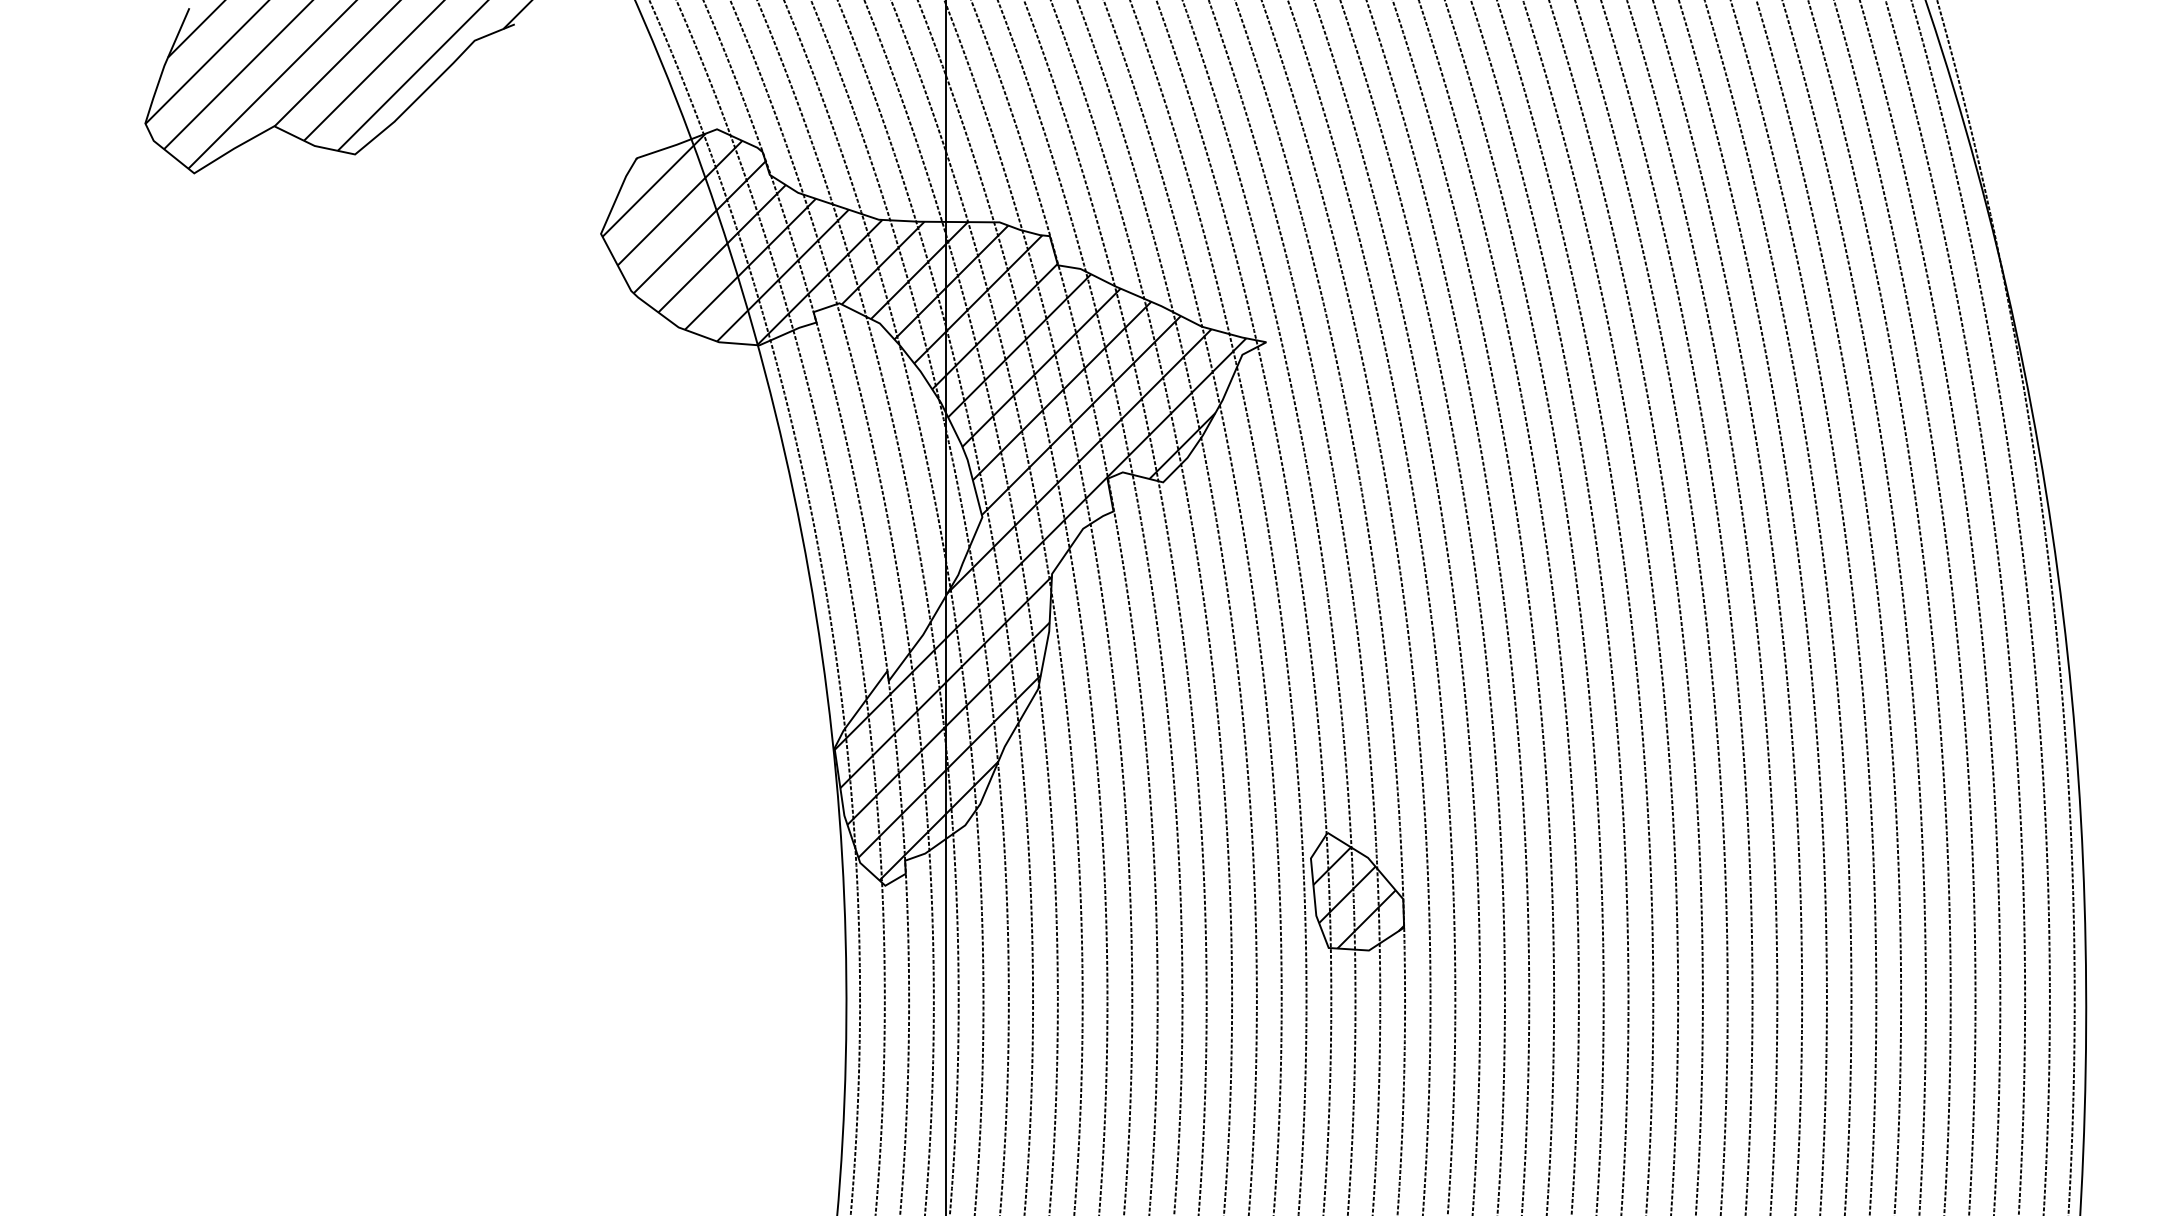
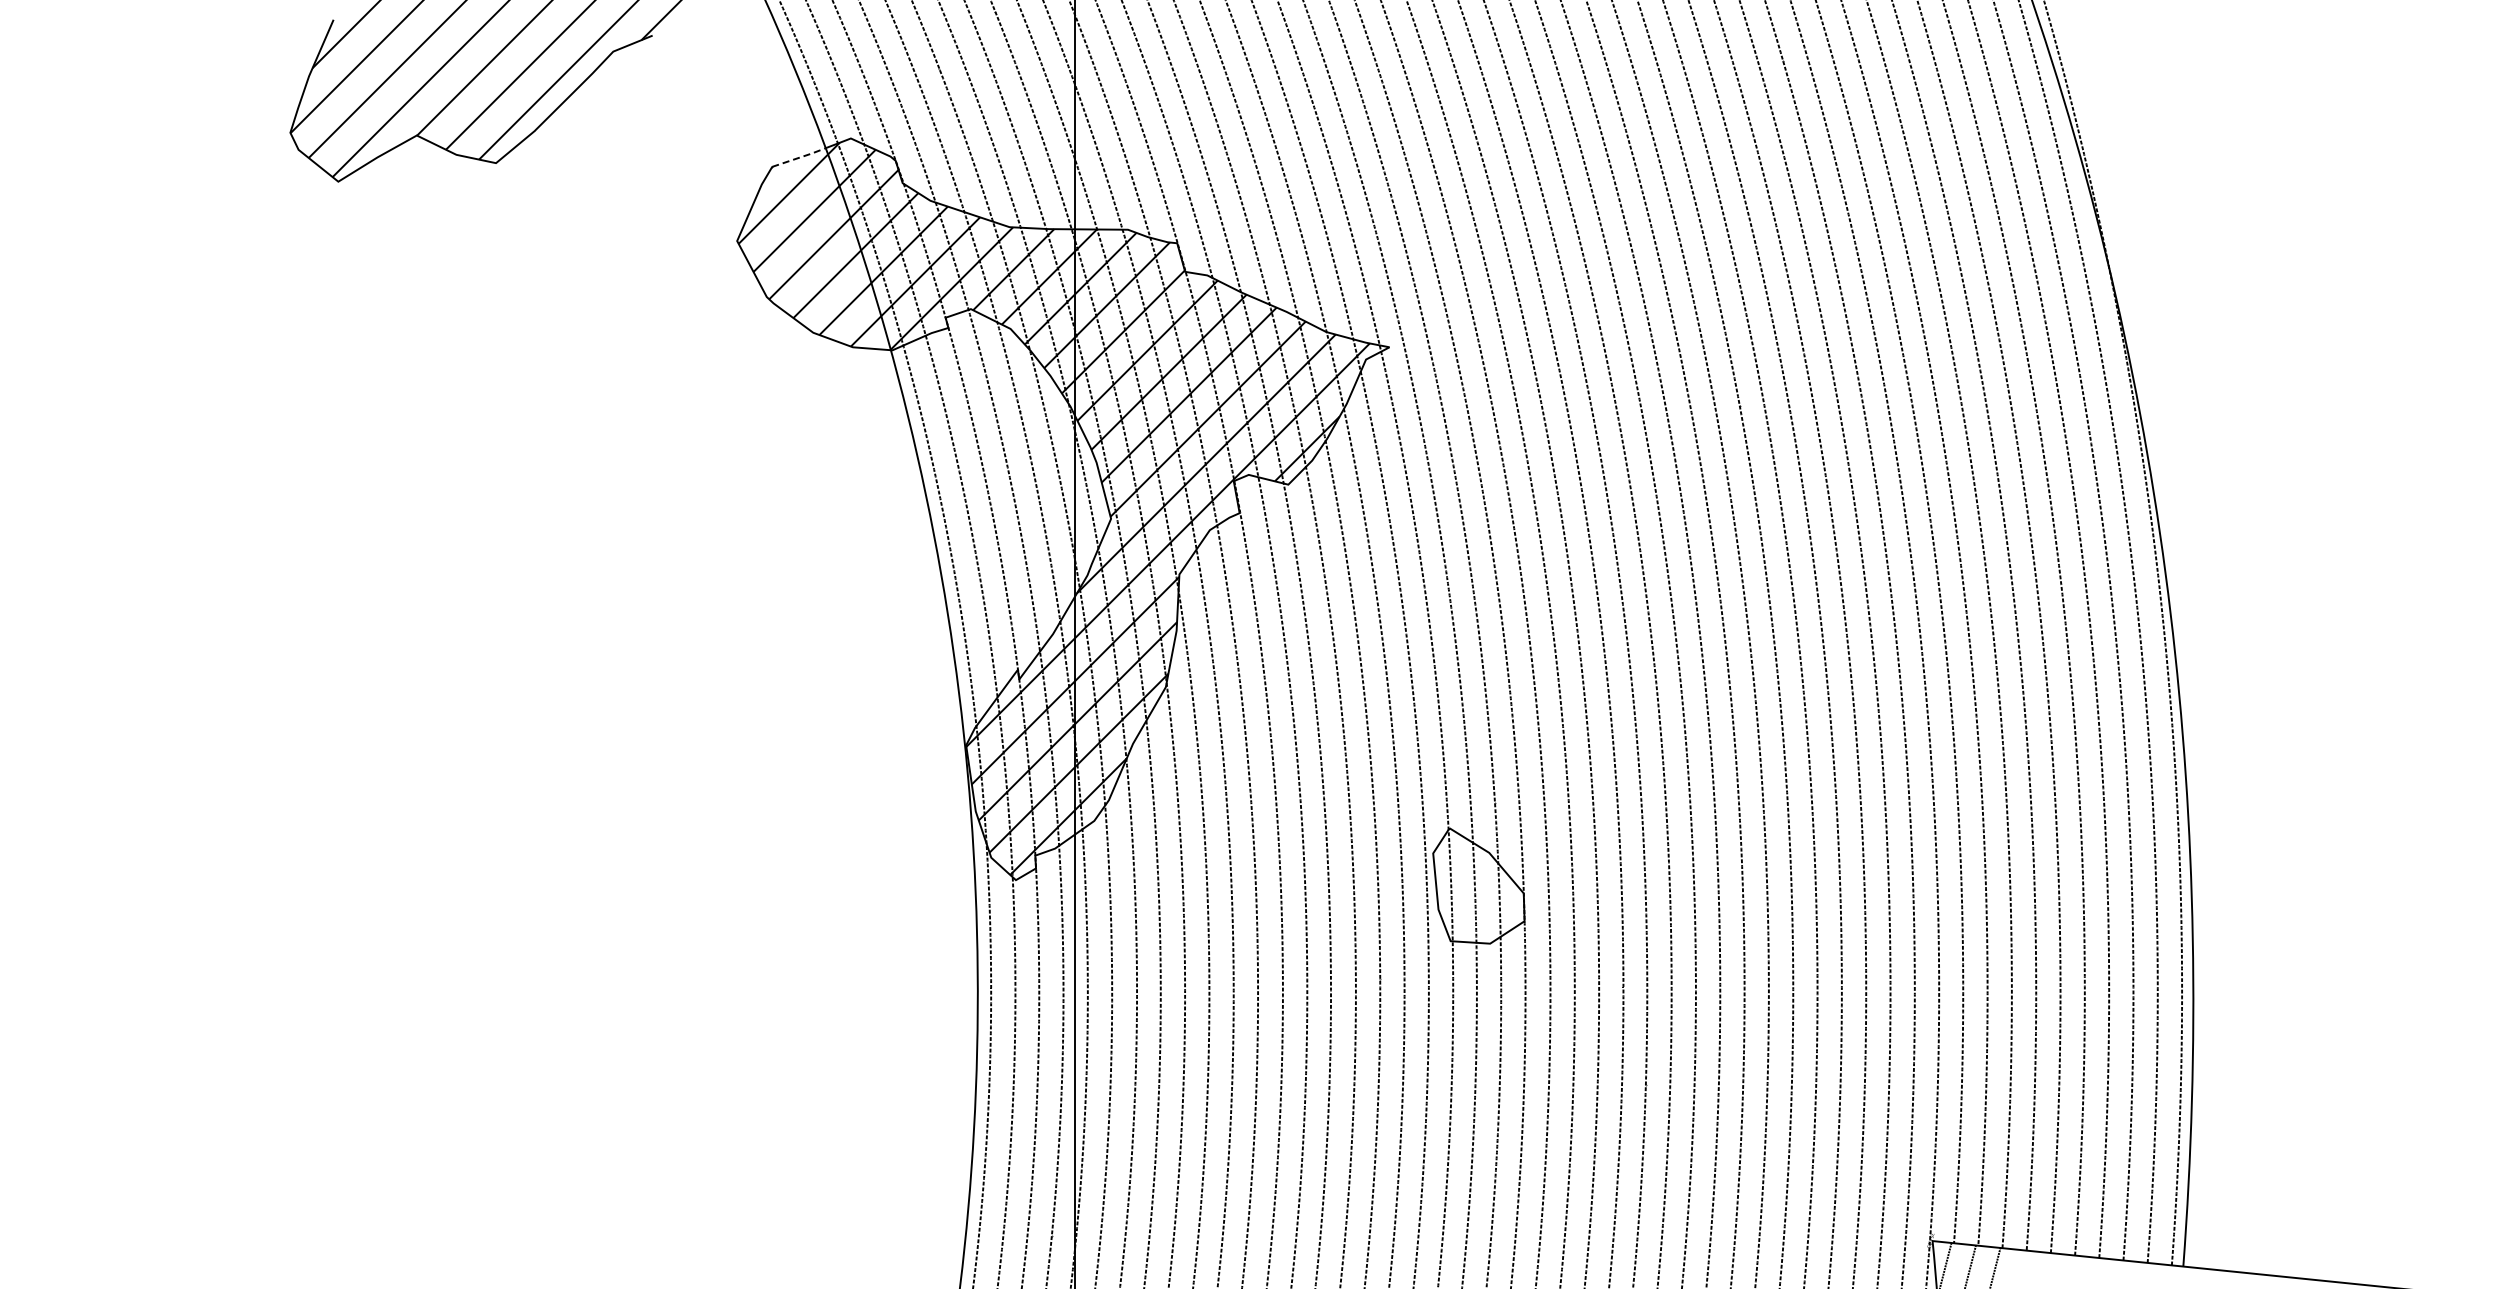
line: (665, 148) -> (800, 157), solid -> dashed
hatch: (1358, 897) -> (1479, 891), removed

